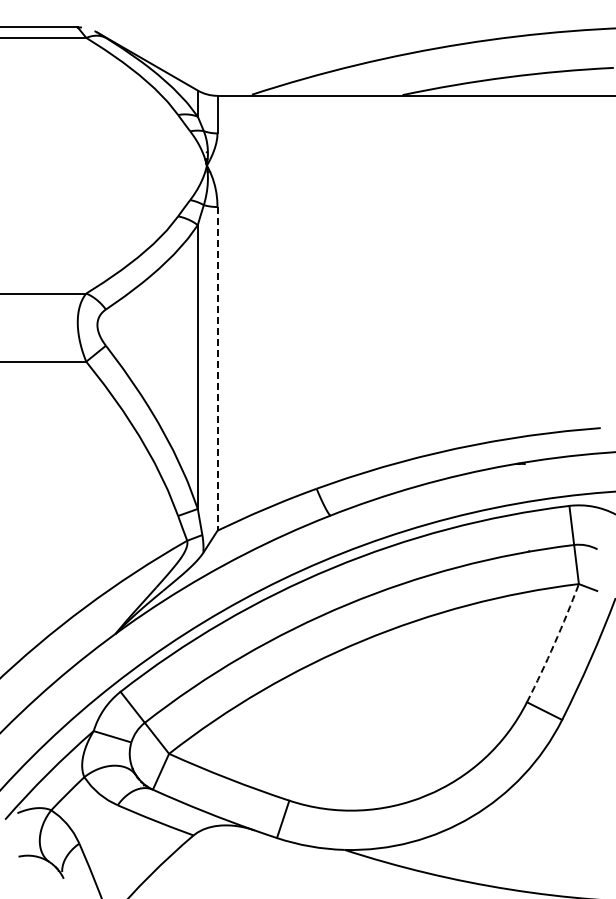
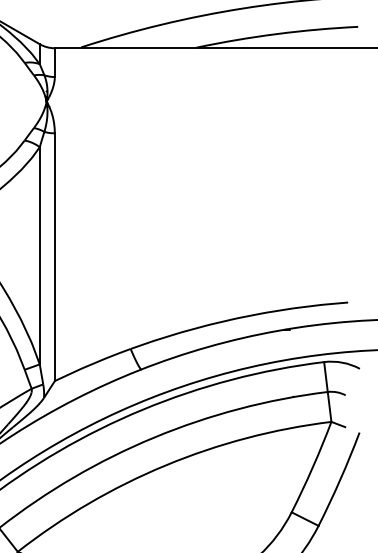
line: (217, 368) -> (54, 256), dashed -> solid
arc: (554, 643) -> (312, 467), dashed -> solid

